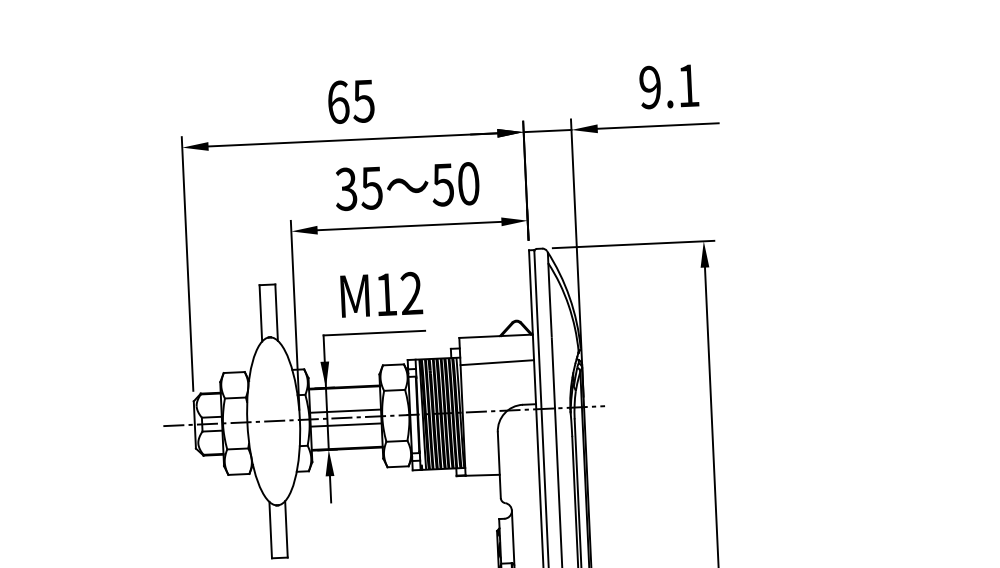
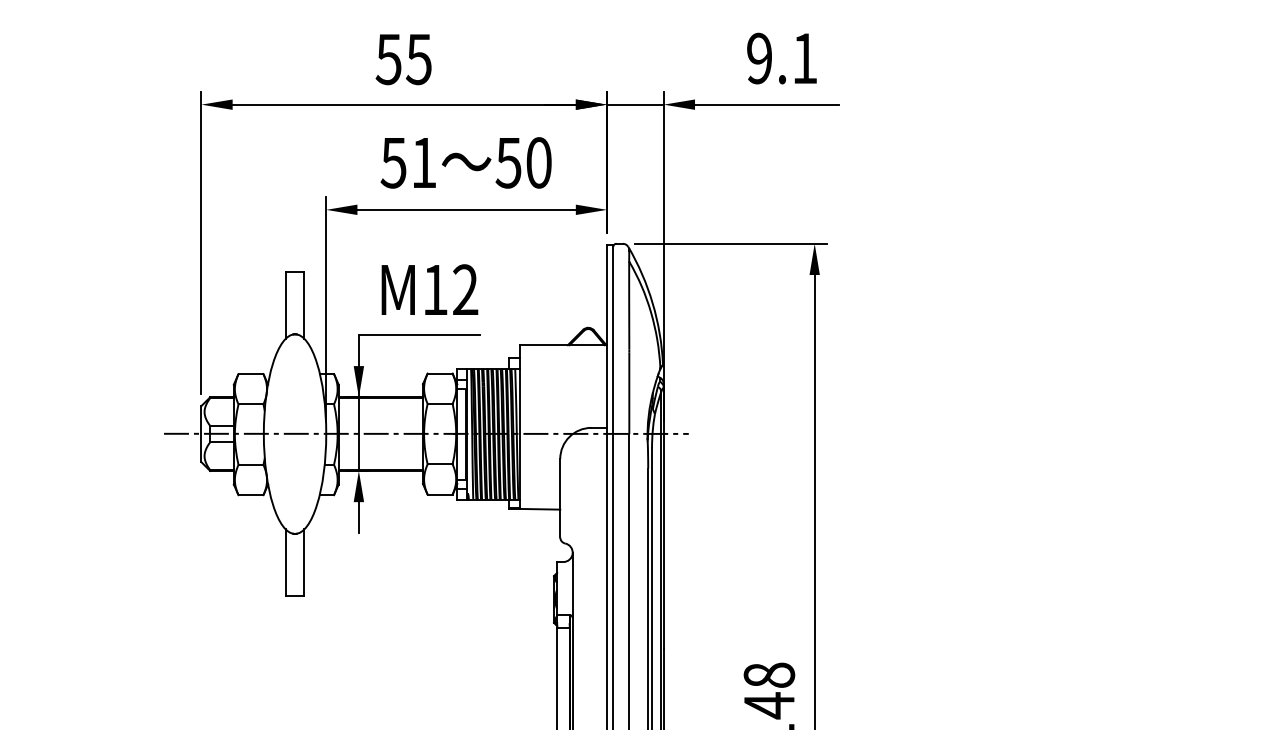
text: (337, 102) -> (388, 59), 65 -> 55
text: (358, 188) -> (408, 162), 35 -> 51
line: (497, 362) -> (563, 376), removed
line: (345, 410) -> (380, 425), removed
line: (345, 425) -> (380, 442), removed

